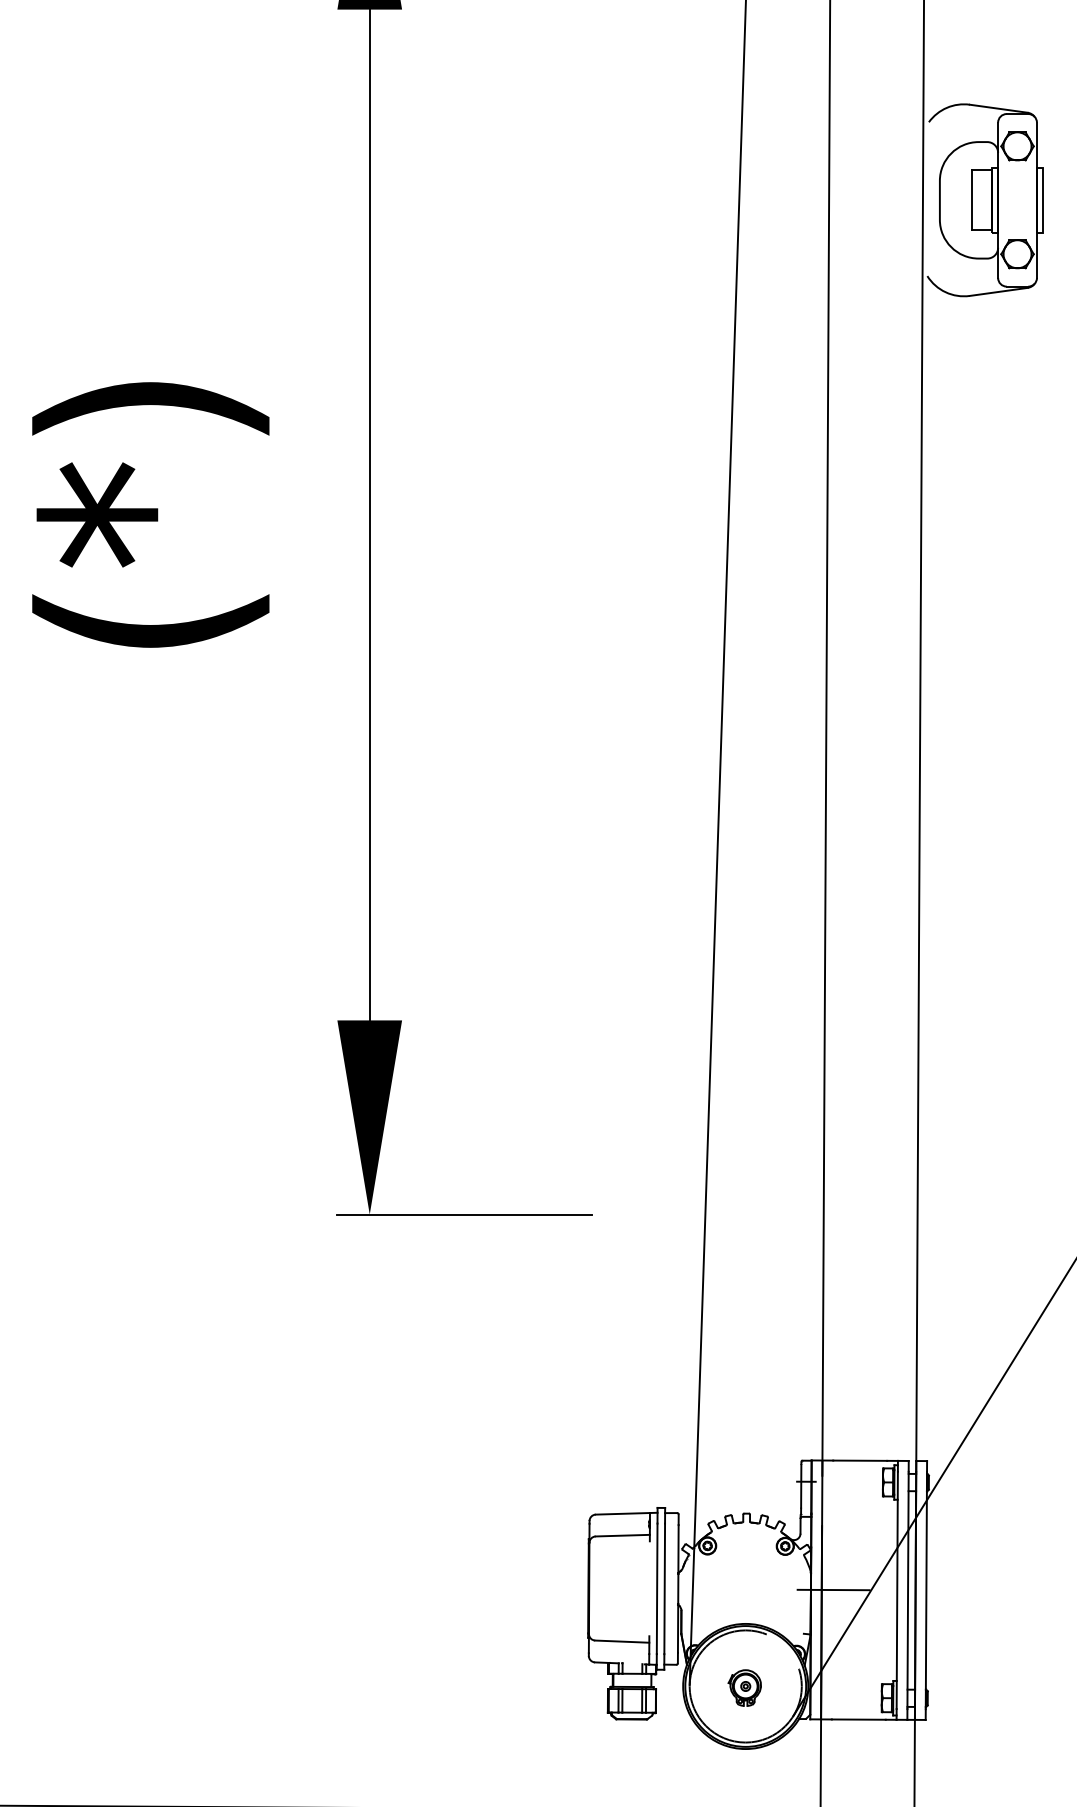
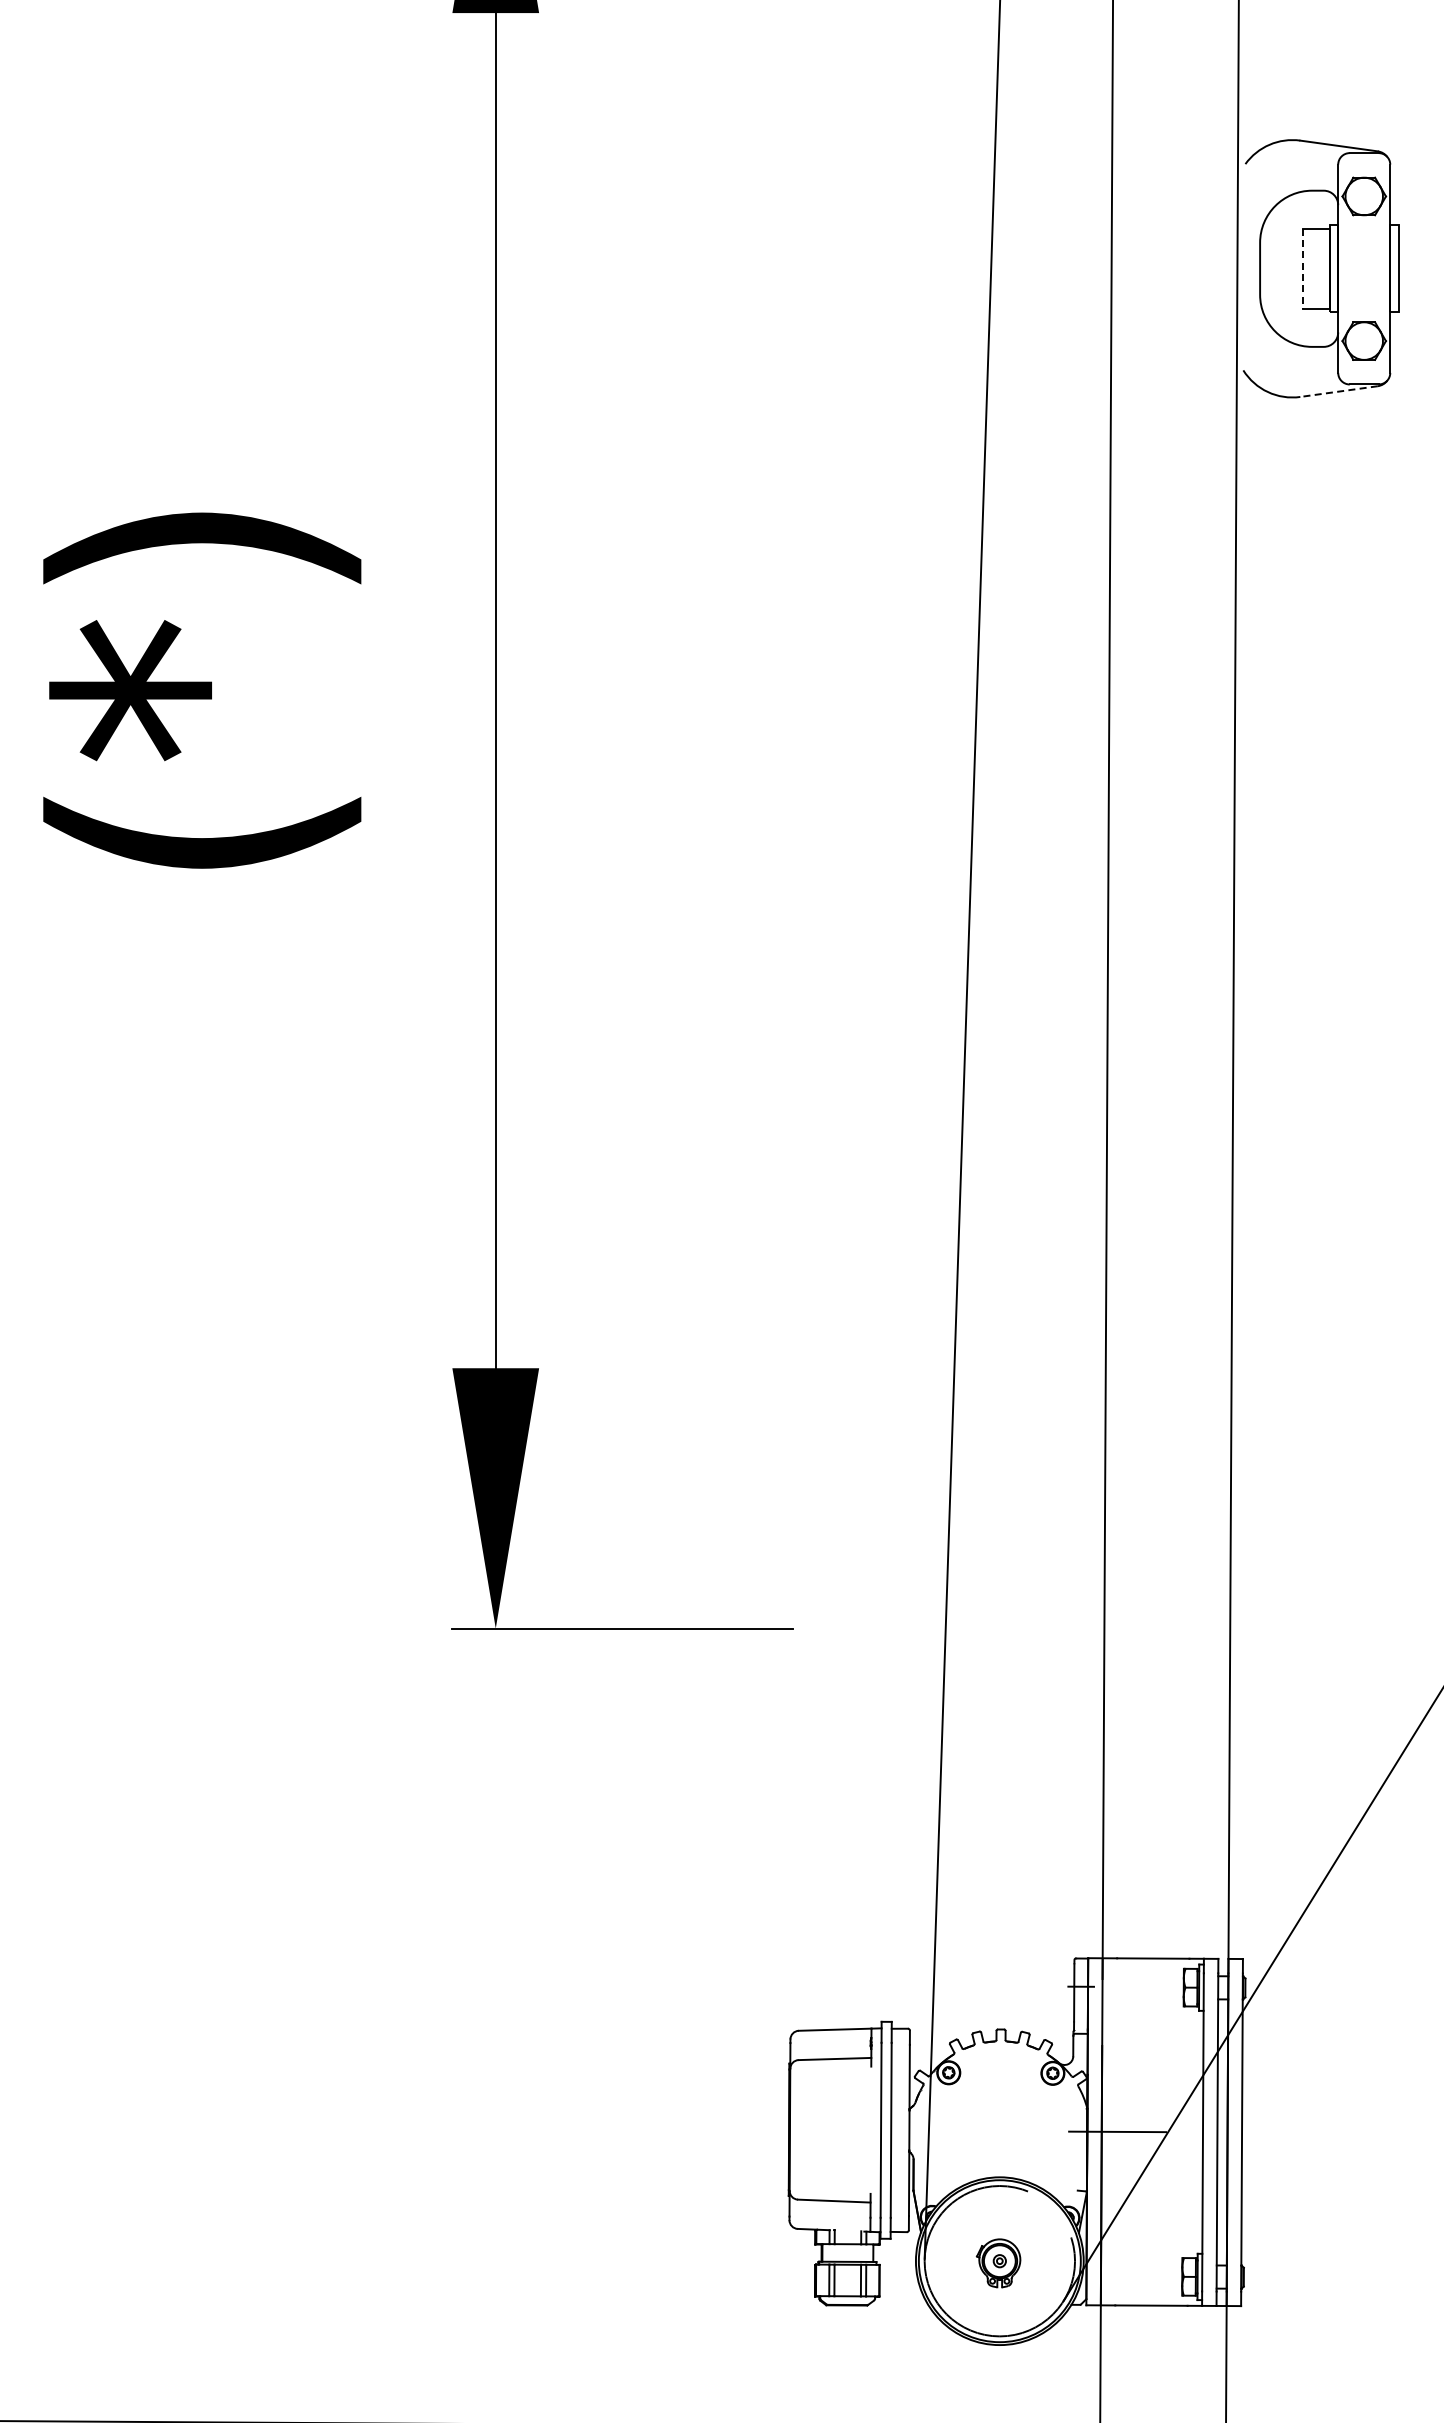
line: (971, 200) -> (1302, 269), solid -> dashed
line: (998, 291) -> (1338, 391), solid -> dashed

